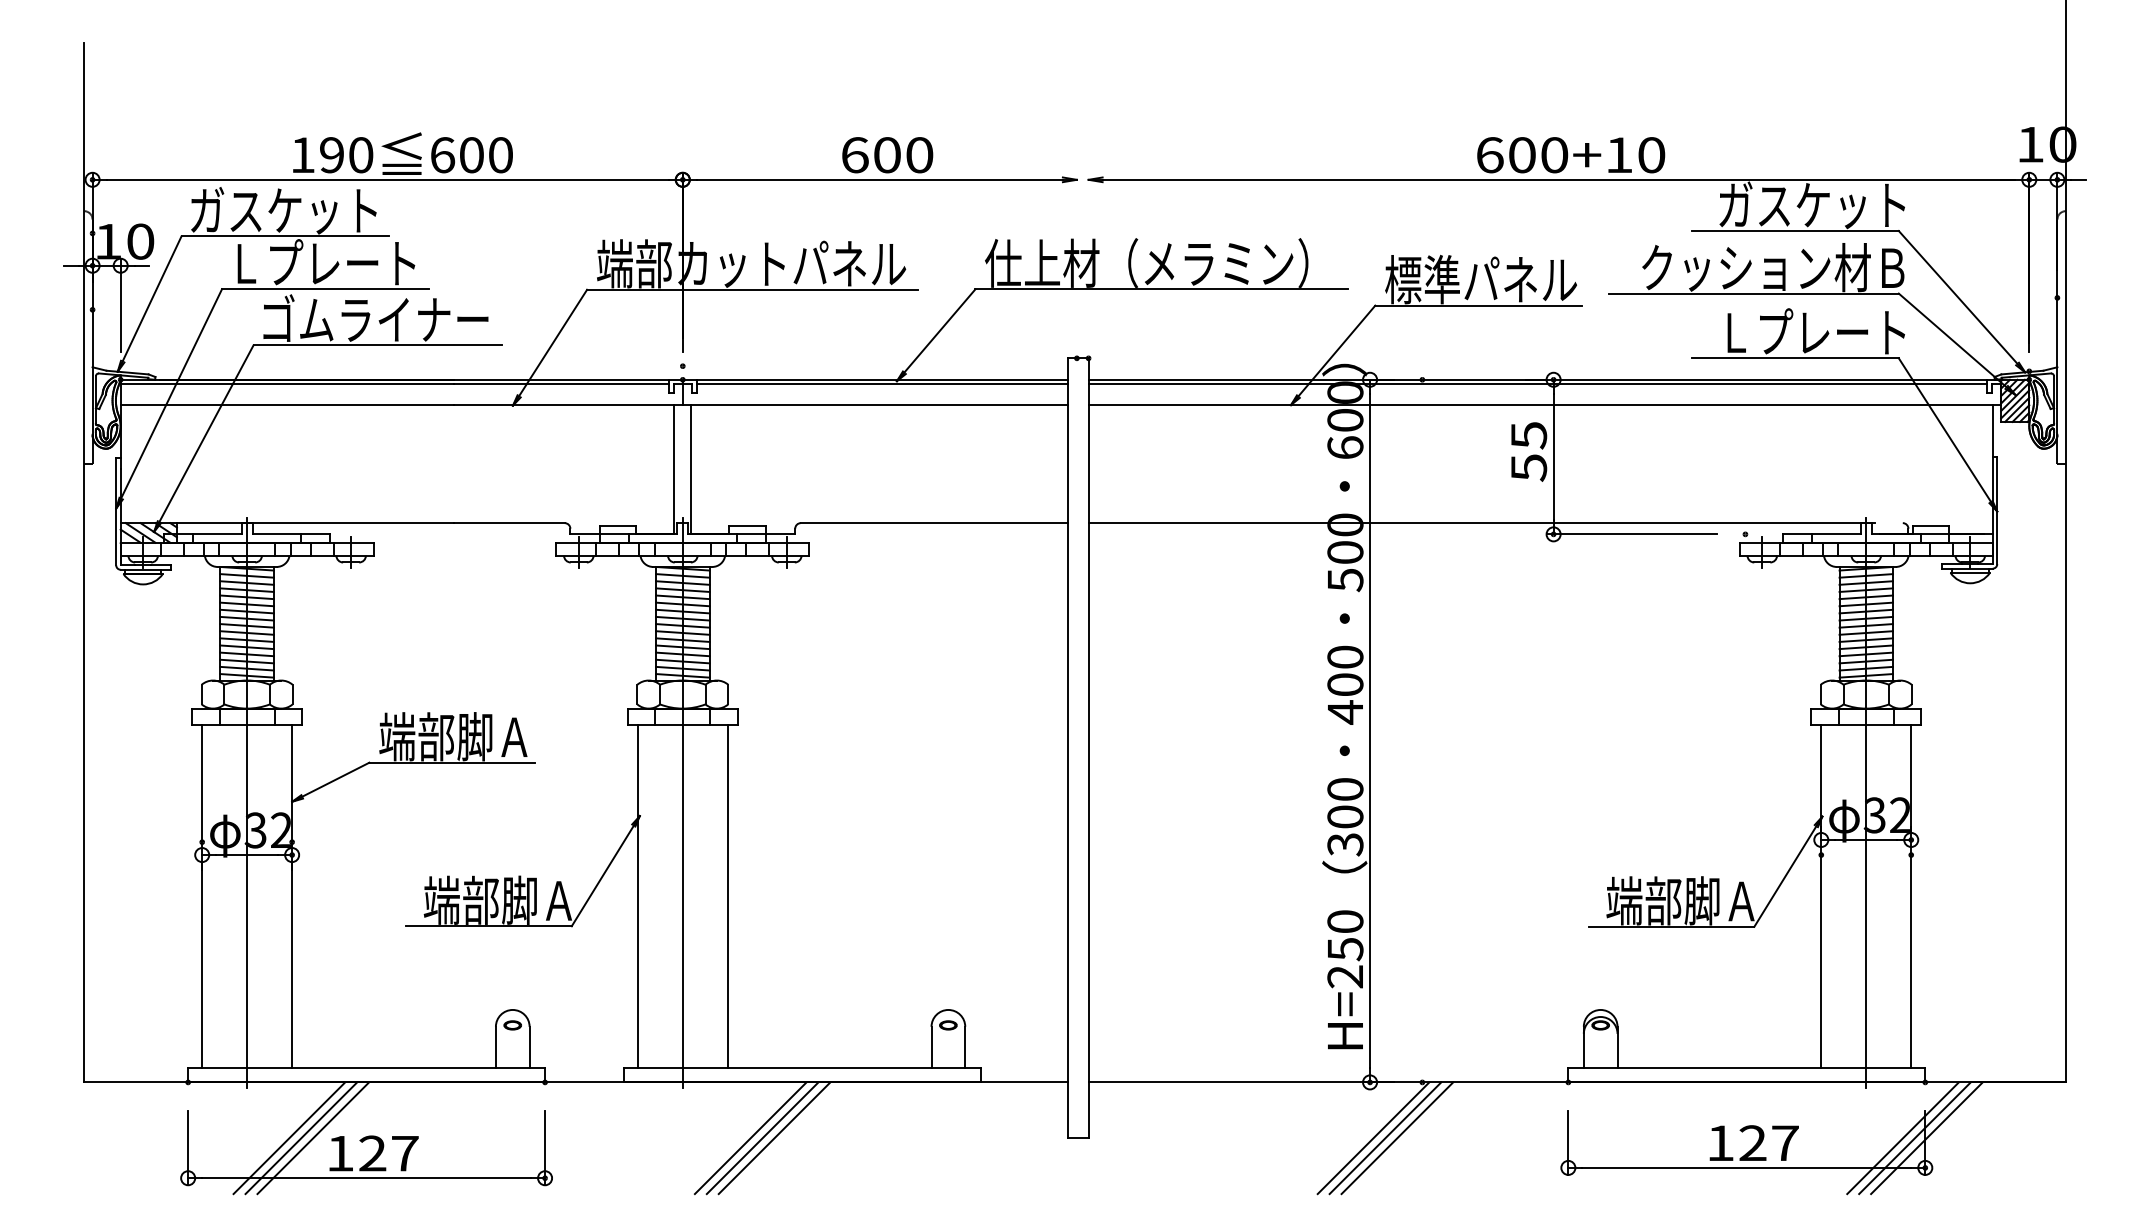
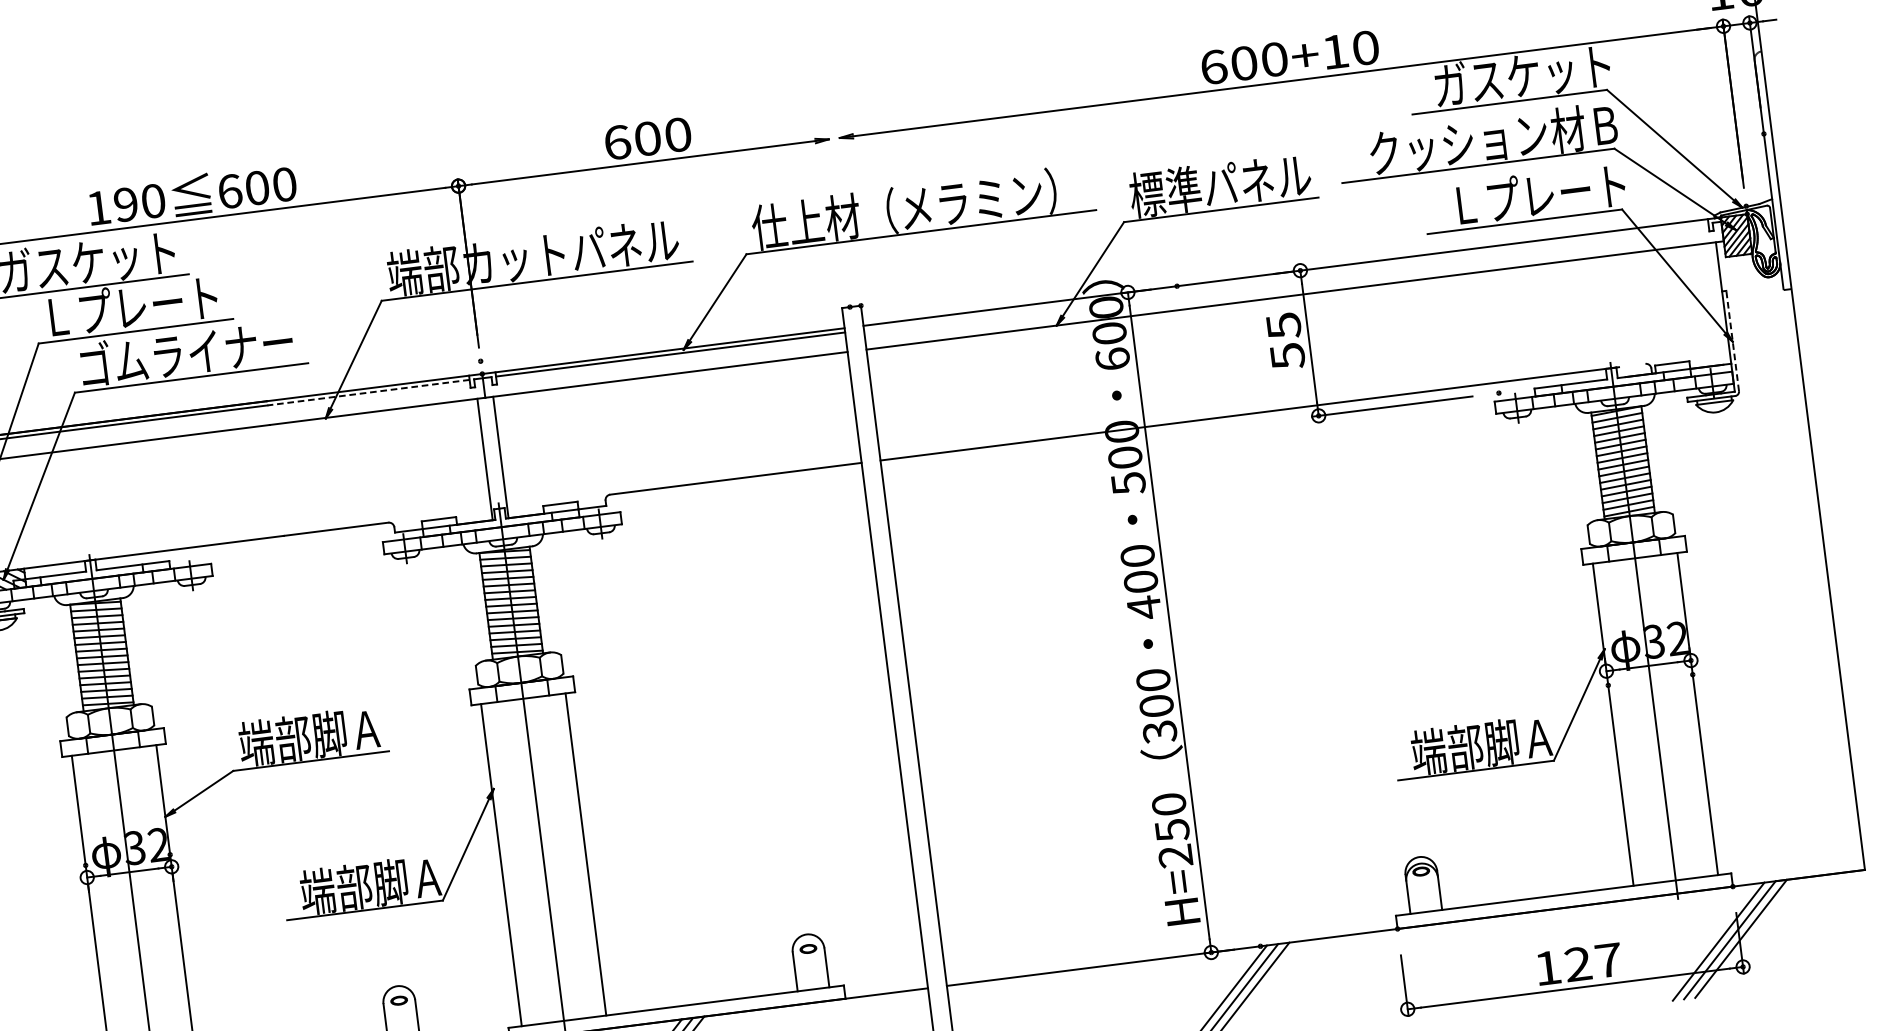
line: (561, 384) -> (368, 392), solid -> dashed
line: (1537, 384) -> (1285, 277), removed
line: (1997, 510) -> (1732, 340), solid -> dashed

